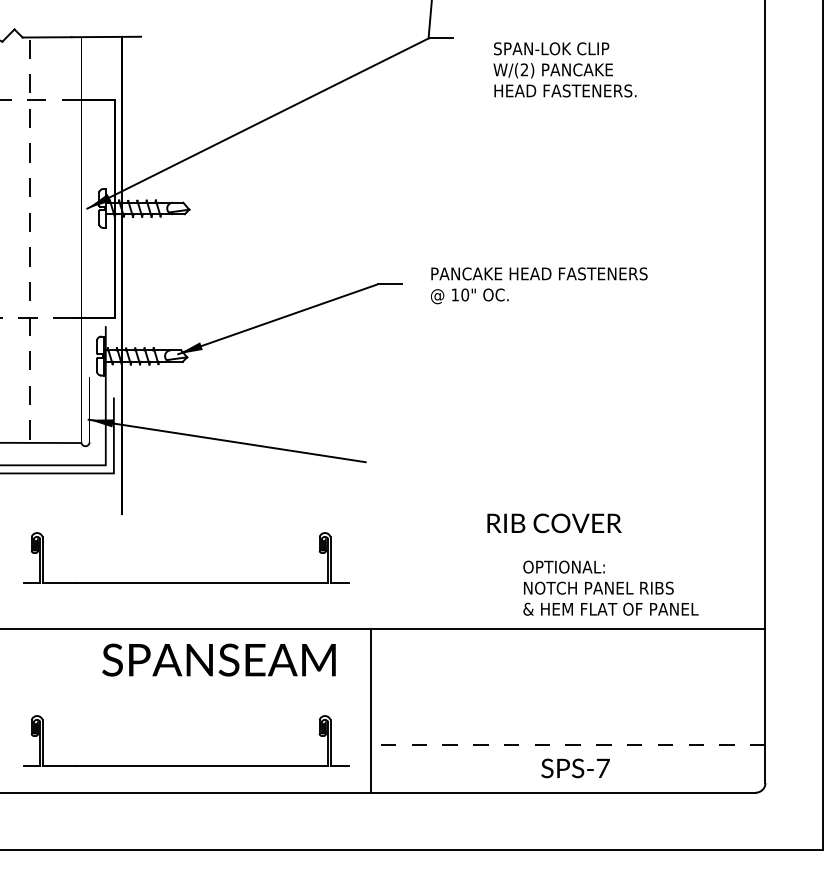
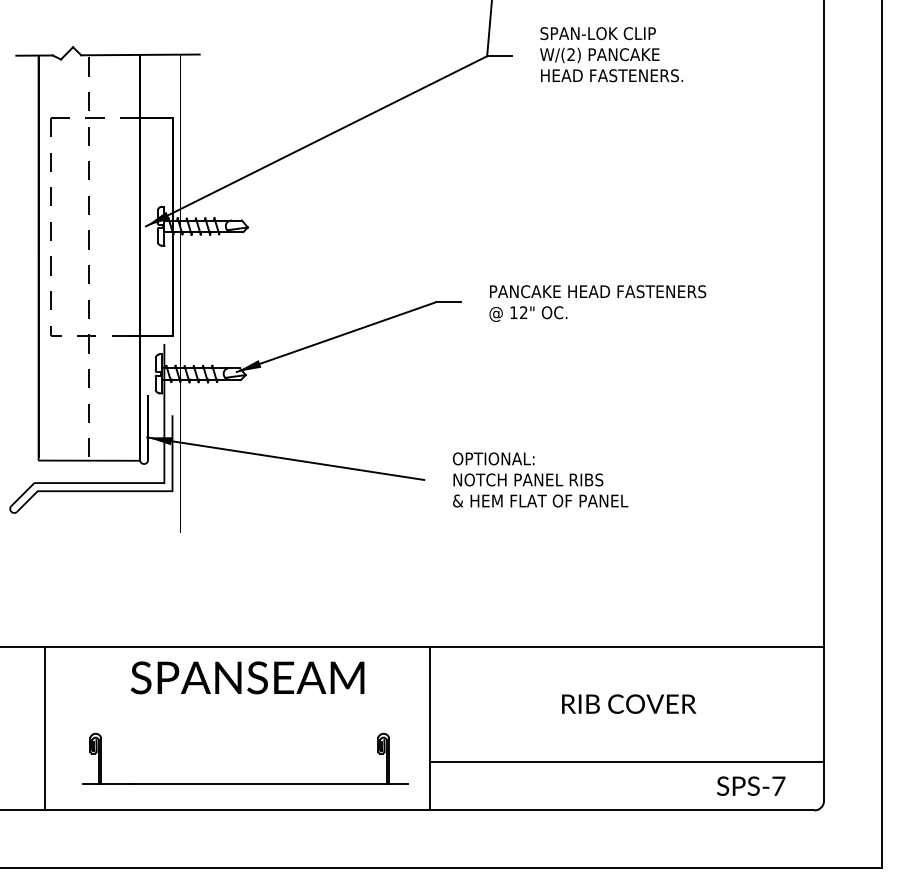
text: (564, 69) -> (611, 54), moved
text: (464, 294) -> (523, 312), 10" -> 12"
text: (554, 522) -> (629, 703), moved
part: (186, 582) -> (245, 600), removed
text: (610, 587) -> (540, 479), moved
text: (218, 659) -> (247, 677), moved
line: (567, 744) -> (626, 762), dashed -> solid
text: (575, 767) -> (751, 785), moved

